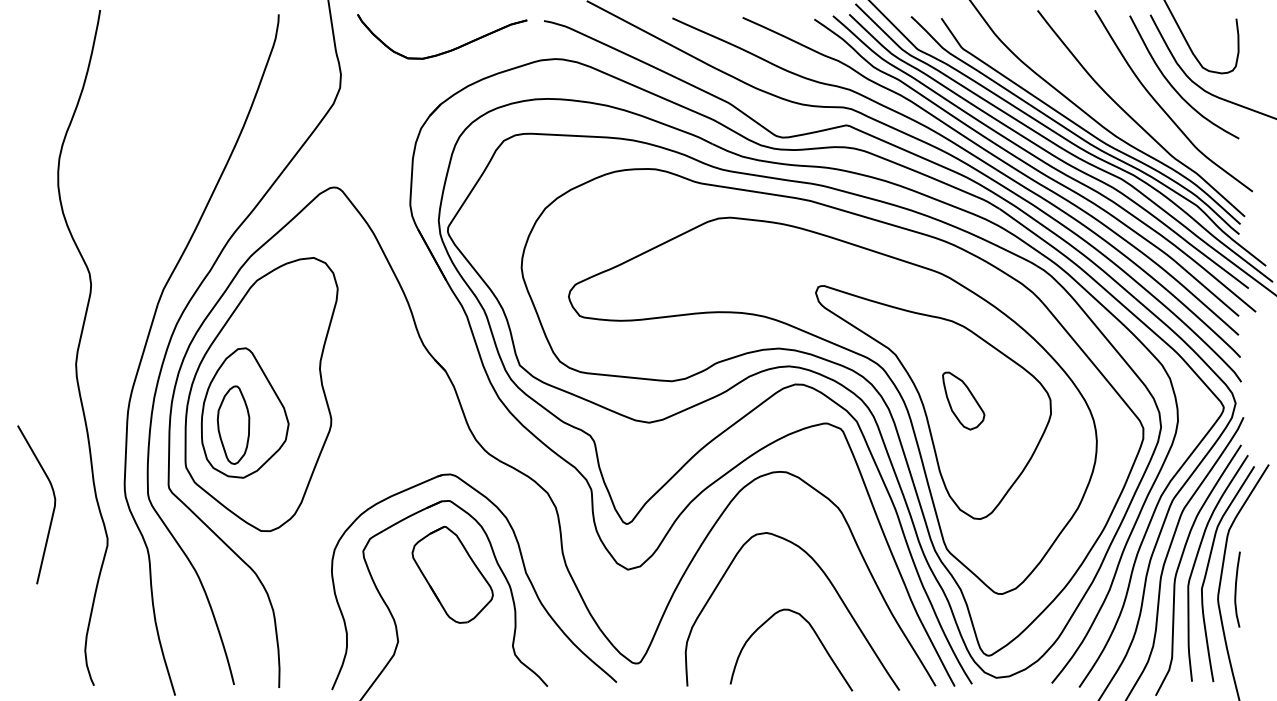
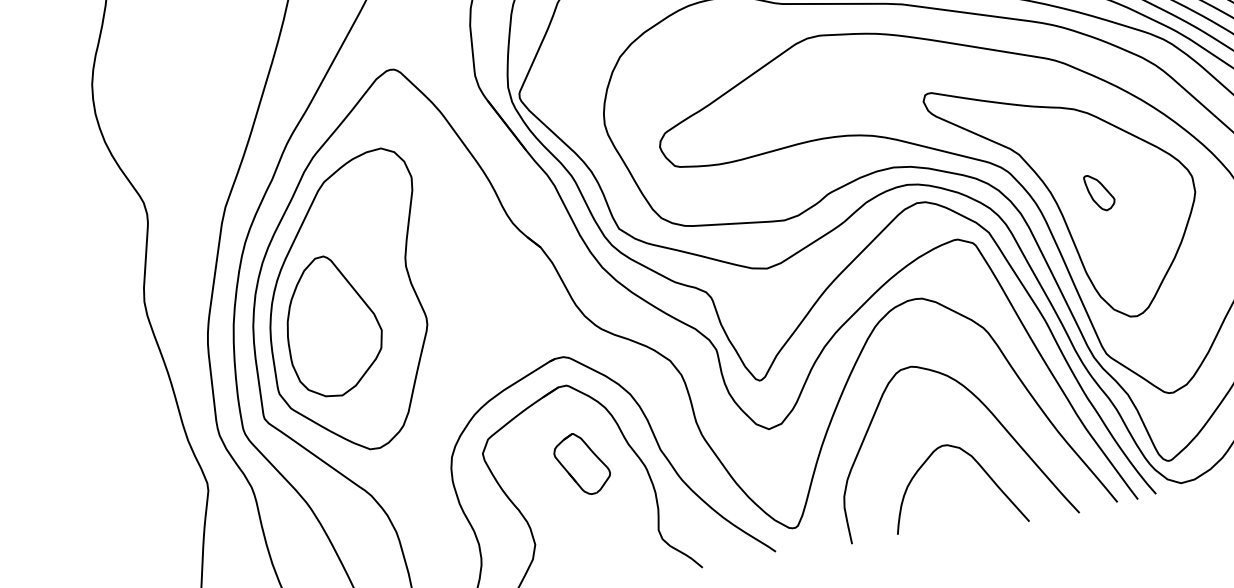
part: (963, 400) -> (1099, 192), size x0.6
part: (233, 424) -> (322, 340), removed
curve: (53, 506) -> (144, 457), removed
part: (452, 574) -> (582, 463), size x0.6

